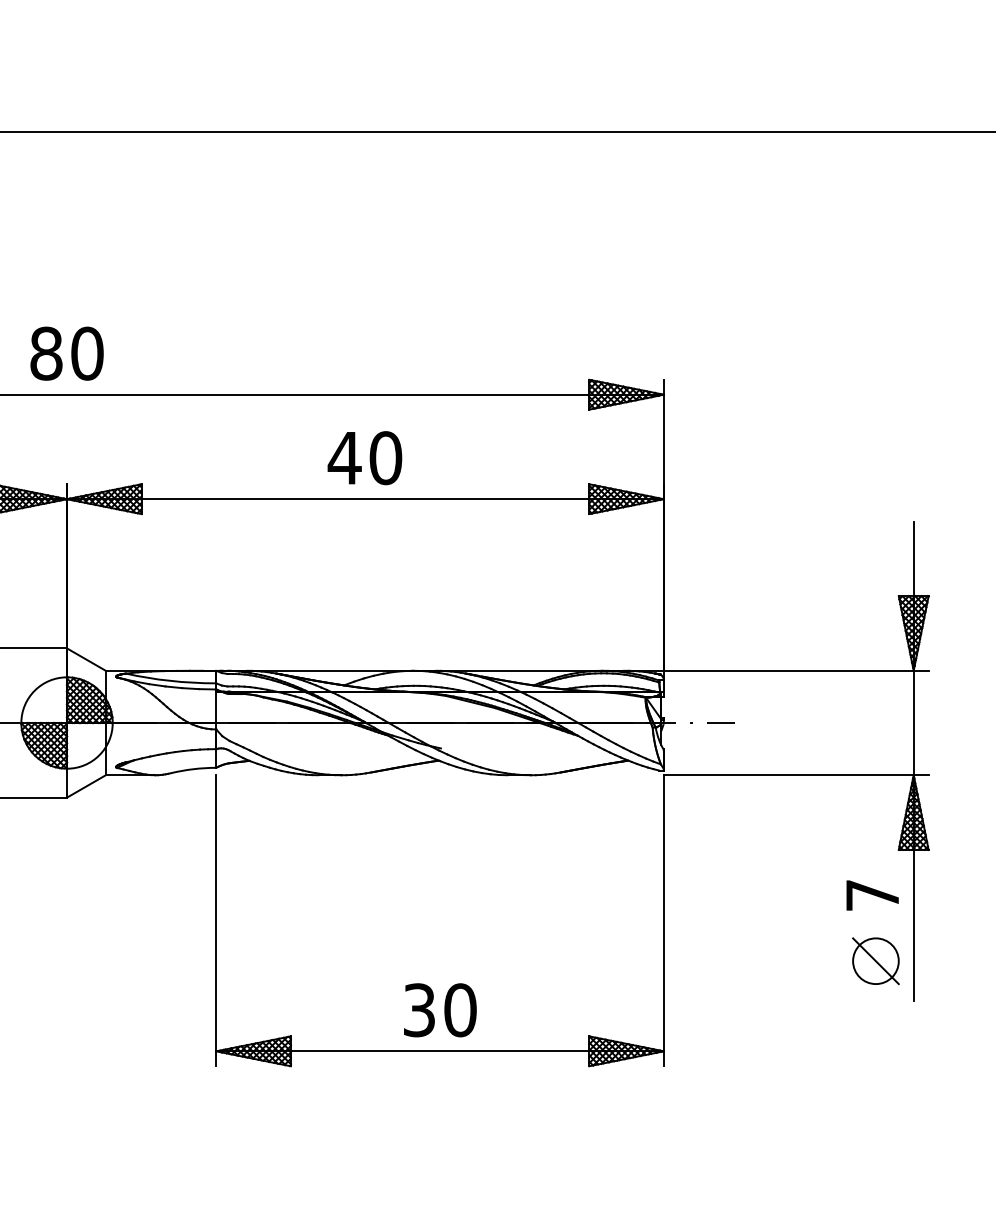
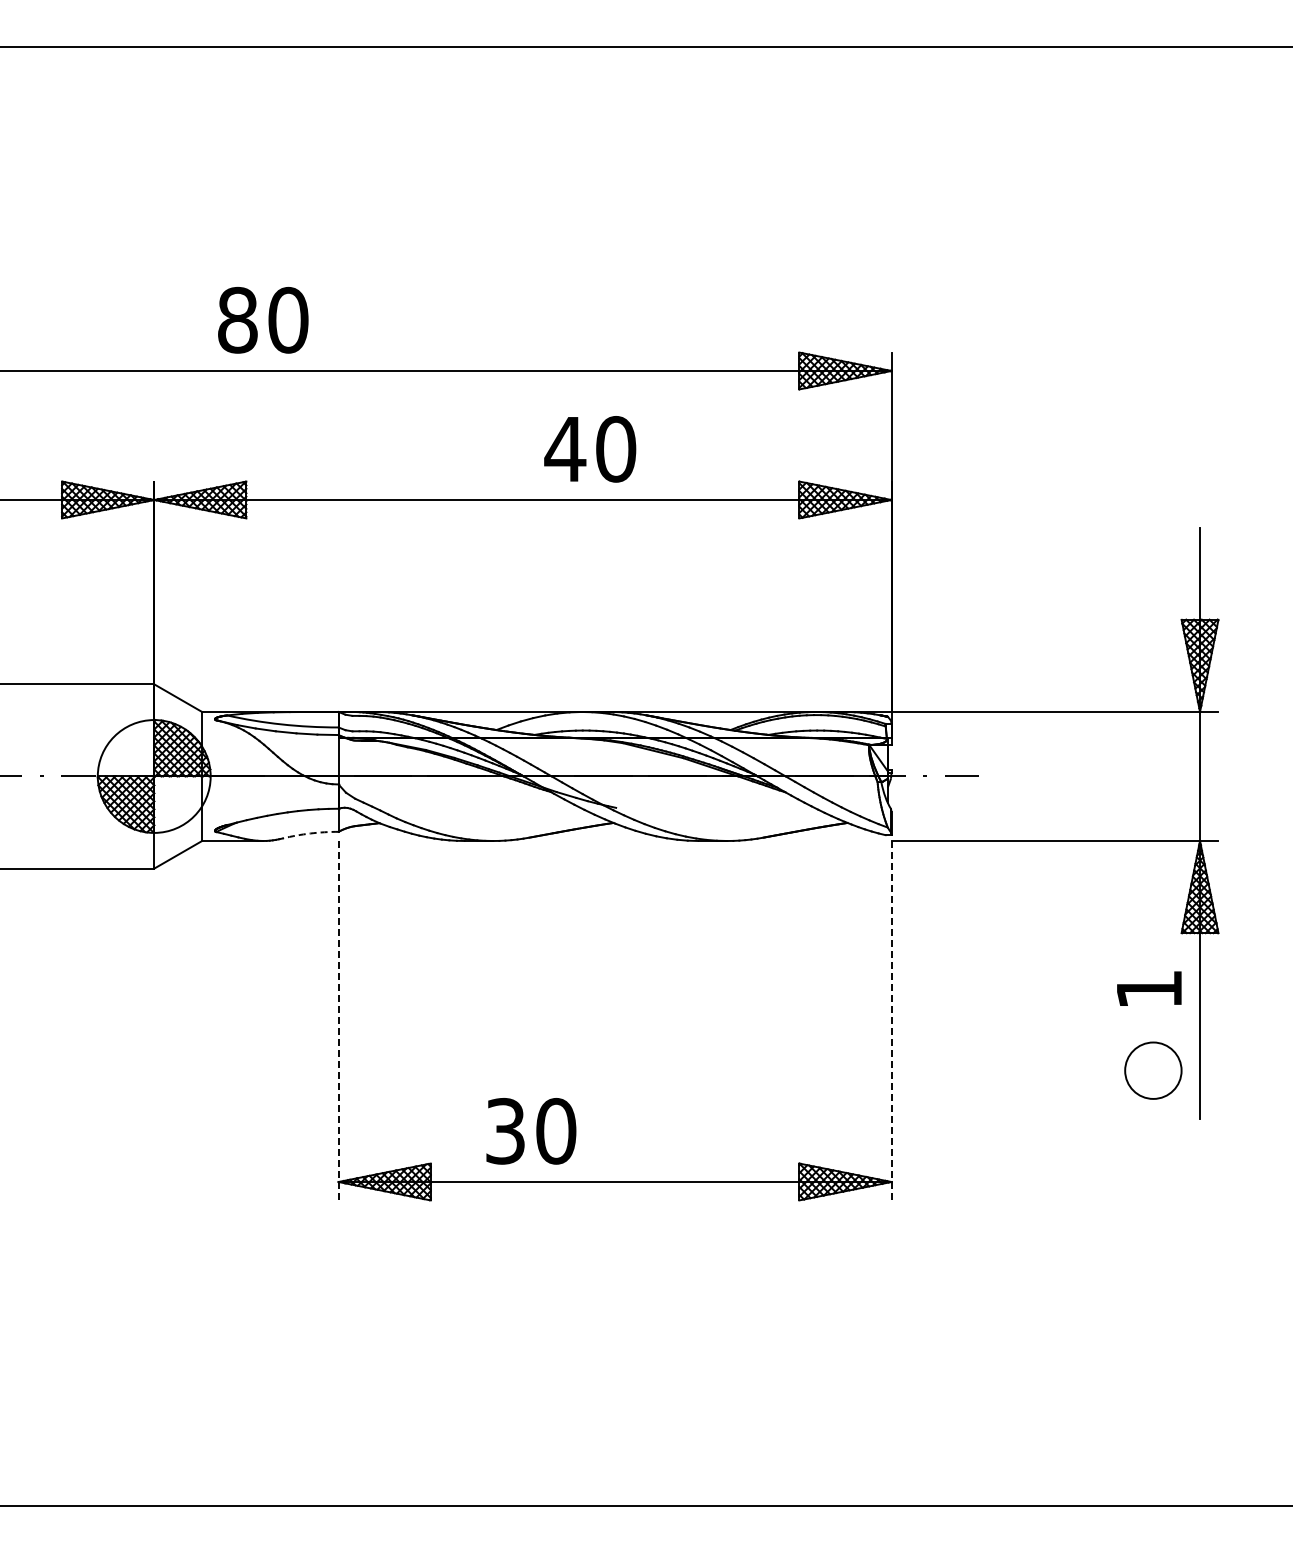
text: (67, 353) -> (263, 320), moved
text: (365, 458) -> (590, 449), moved
arc: (193, 769) -> (310, 833), solid -> dashed
text: (872, 895) -> (1149, 989), 7 -> 1
line: (216, 920) -> (338, 1020), solid -> dashed
line: (663, 920) -> (891, 1020), solid -> dashed
line: (876, 961) -> (1153, 1070), removed
text: (440, 1010) -> (531, 1131), moved

